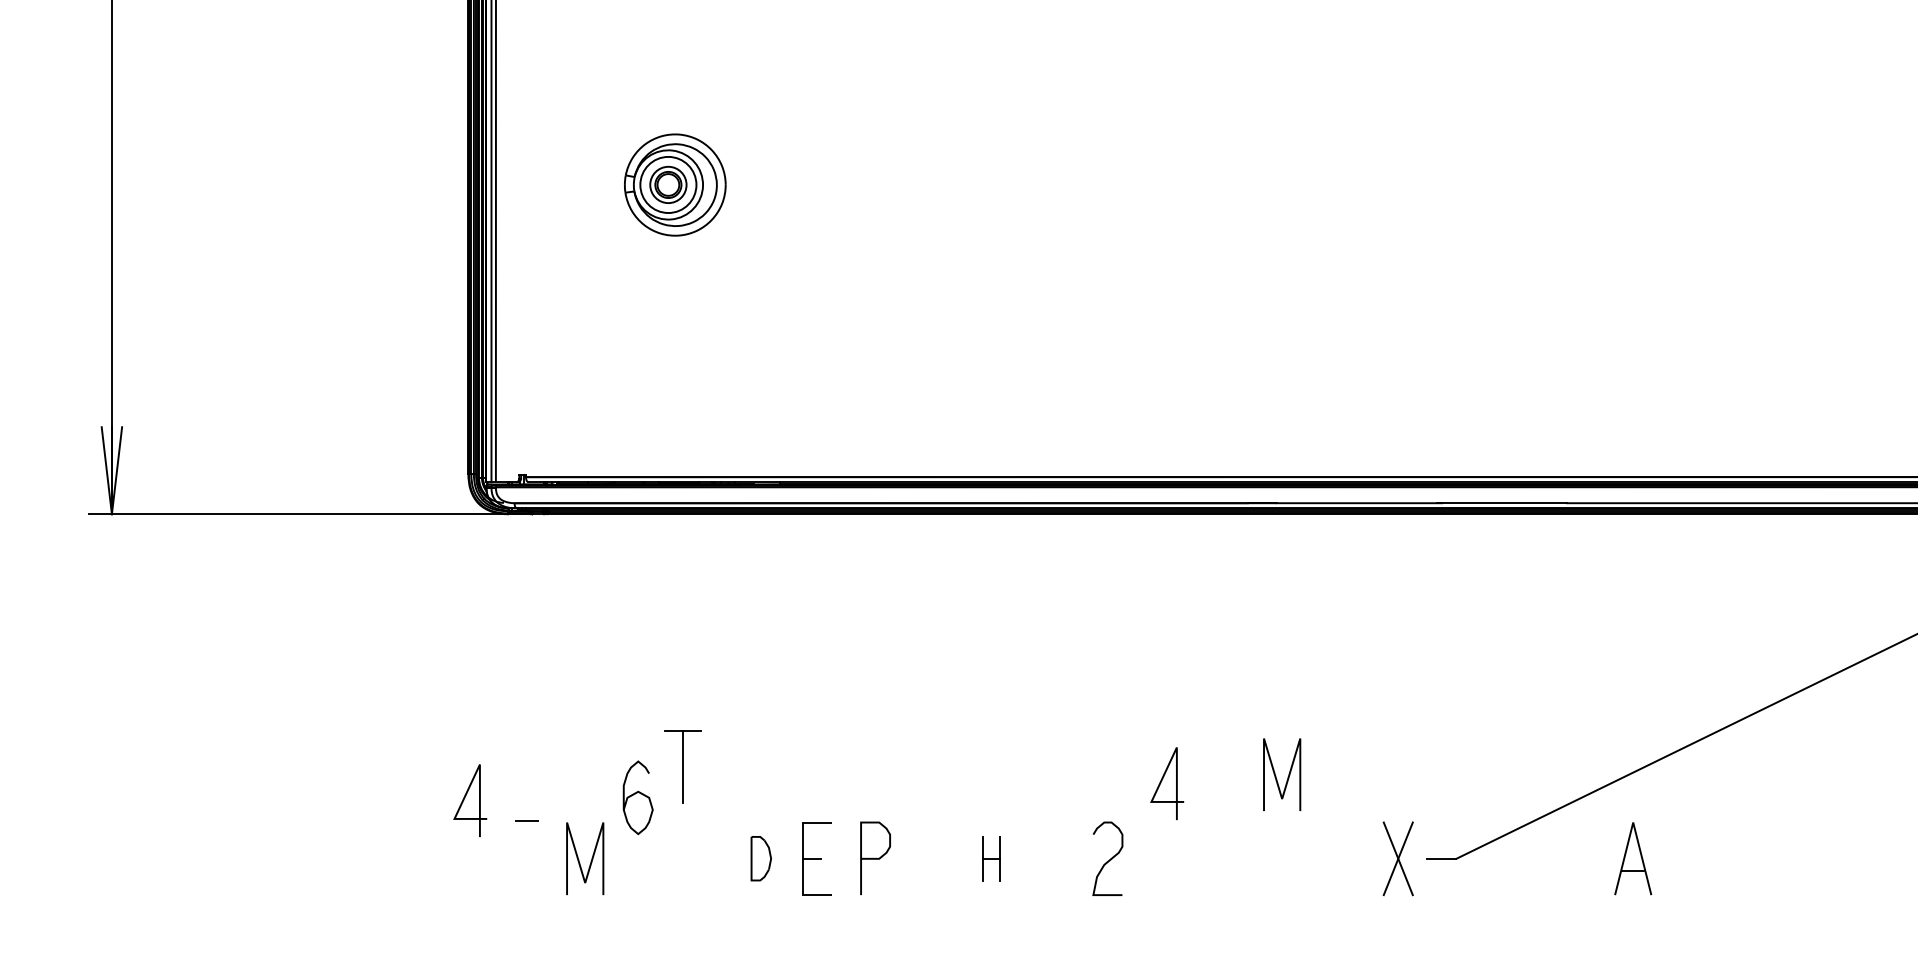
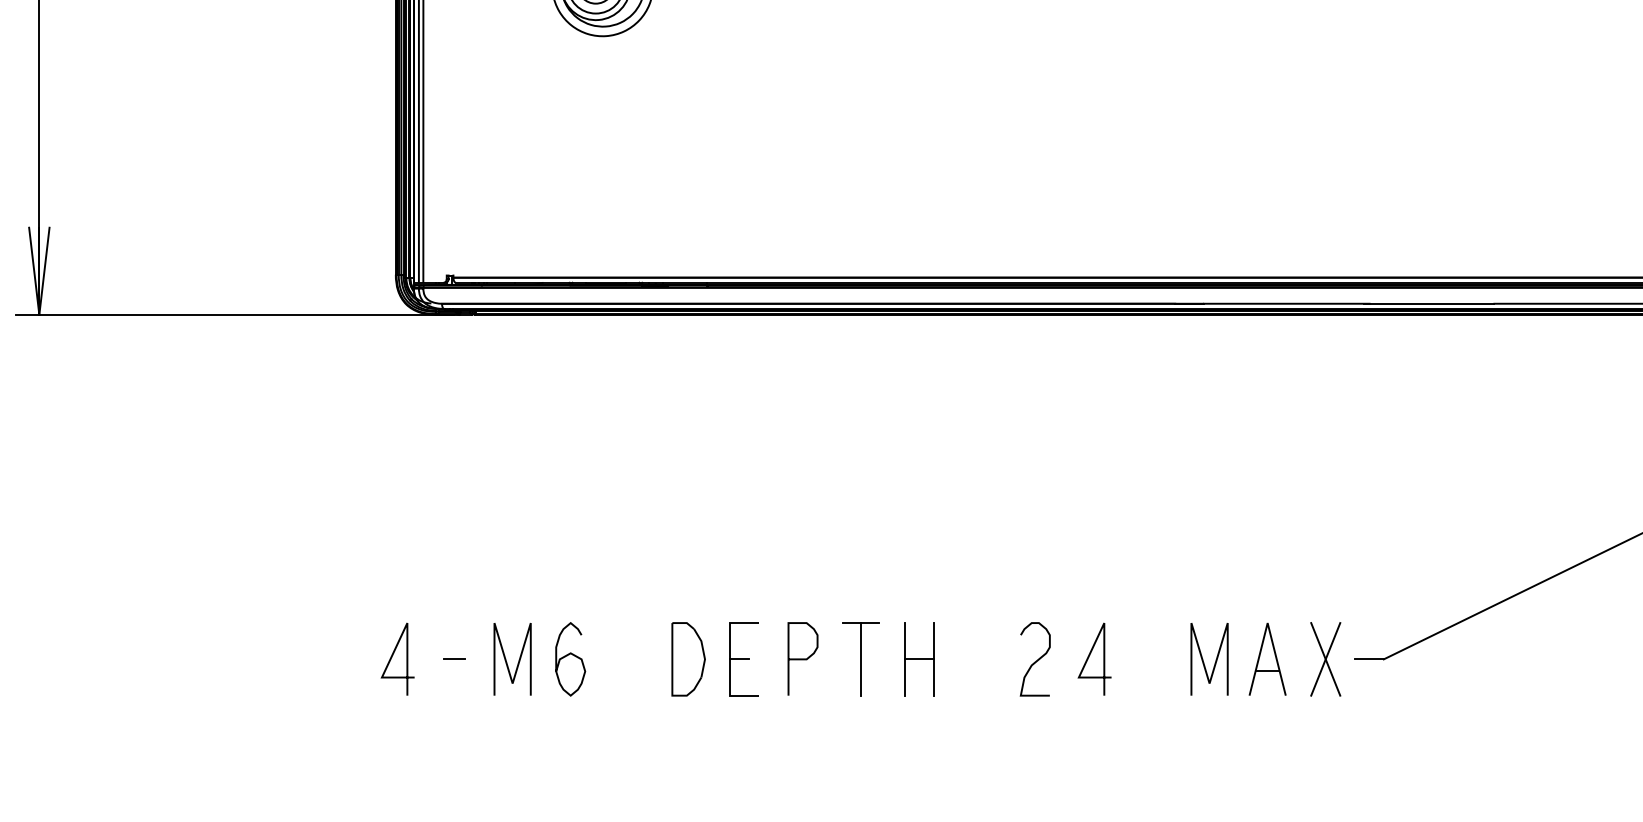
part: (682, 766) -> (860, 659), moved
line: (1287, 777) -> (1214, 662), moved
line: (1162, 781) -> (1089, 657), moved
curve: (635, 794) -> (567, 656), moved
line: (465, 798) -> (392, 657), moved
line: (526, 820) -> (453, 659), moved
part: (761, 858) -> (688, 659), size x1.67
part: (991, 858) -> (918, 659), size x1.67
part: (1633, 858) -> (1267, 659), moved

